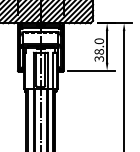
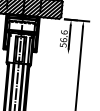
text: (98, 49) -> (63, 38), 38.0 -> 56.6
line: (91, 70) -> (56, 53), removed

